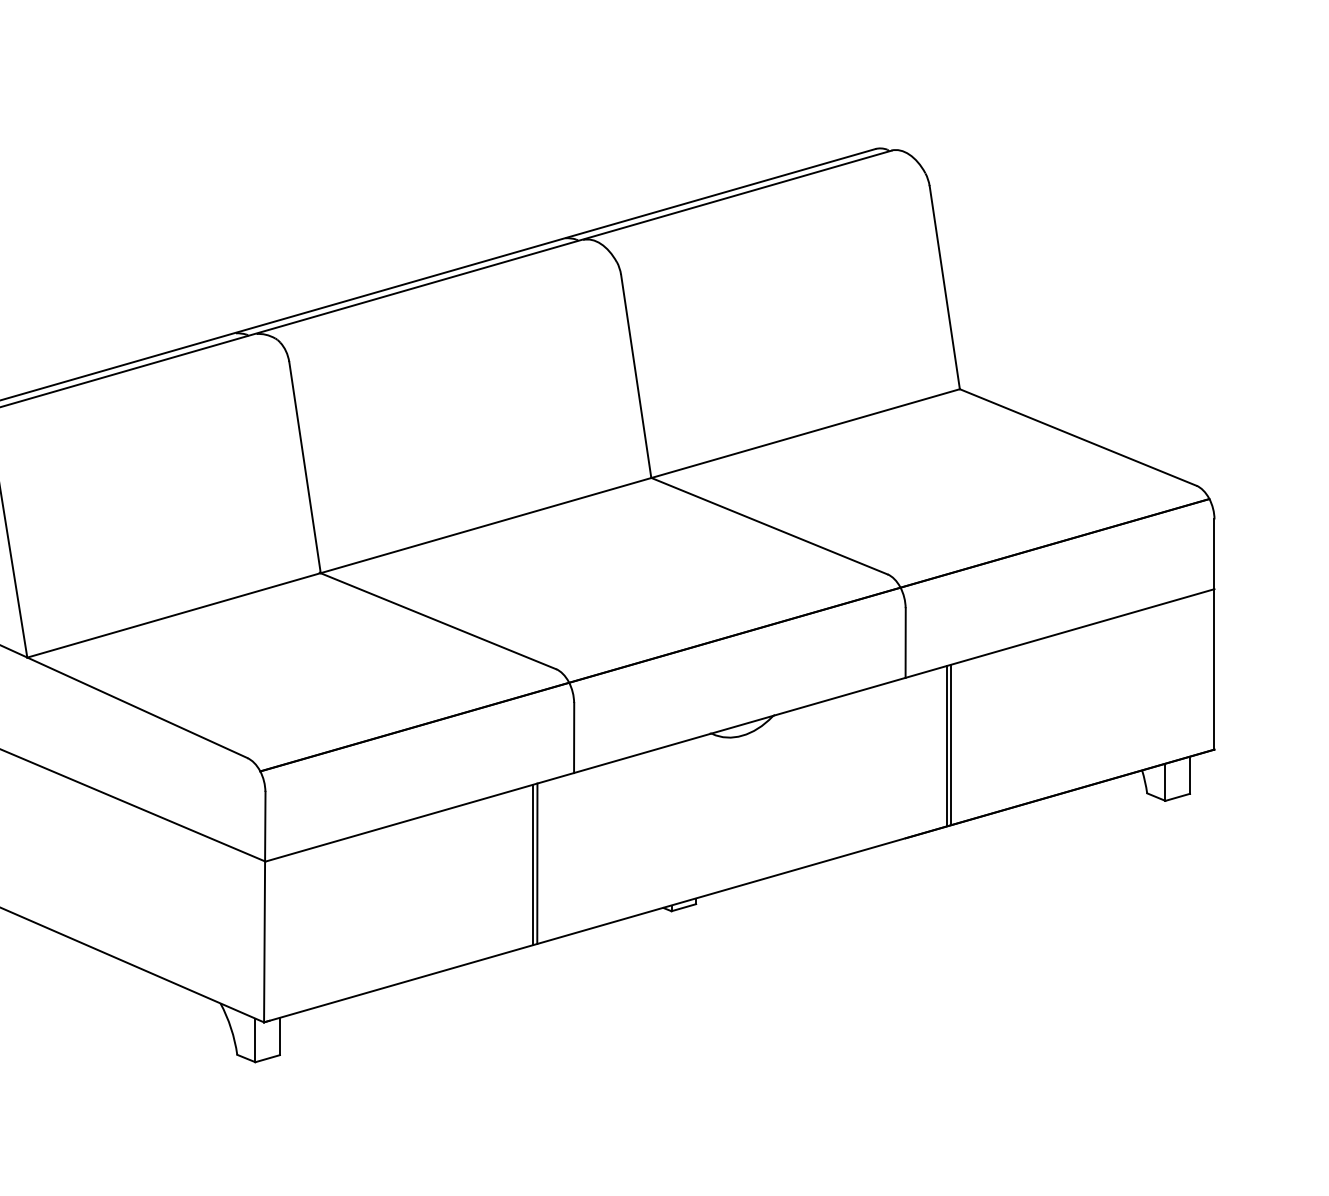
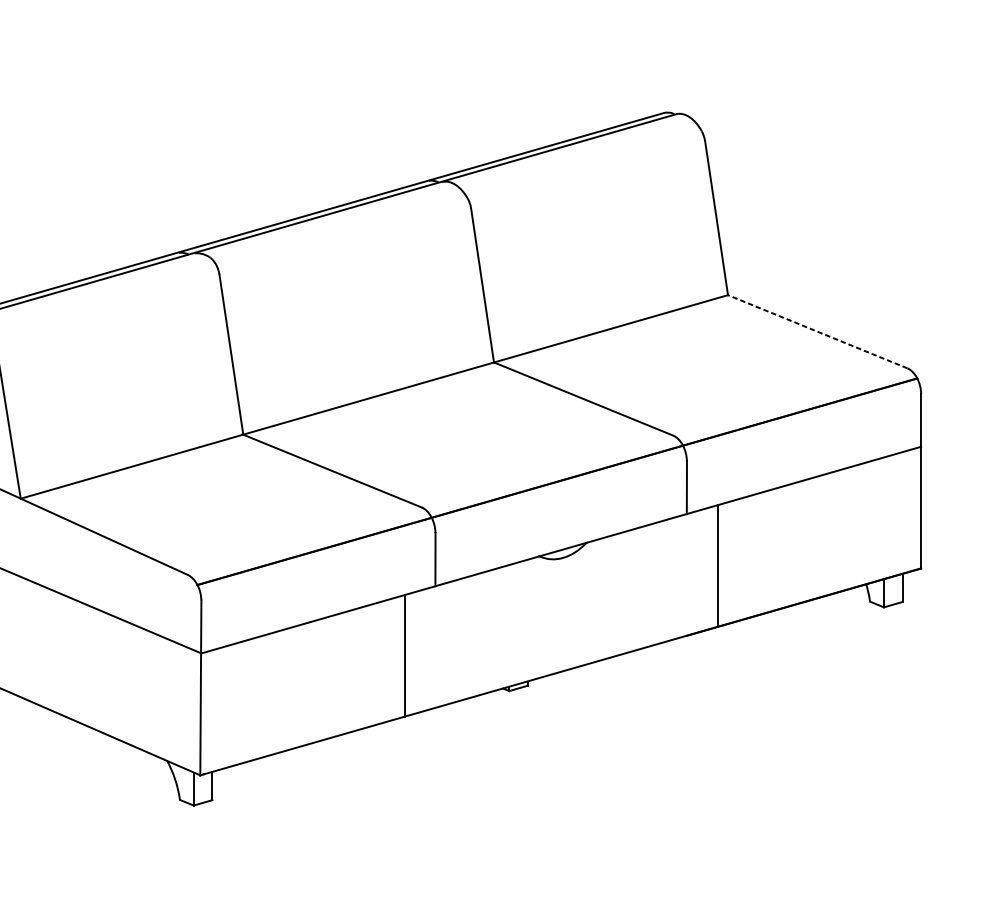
line: (1078, 437) -> (817, 331), solid -> dashed
line: (951, 744) -> (721, 564), removed
line: (537, 863) -> (407, 654), removed

